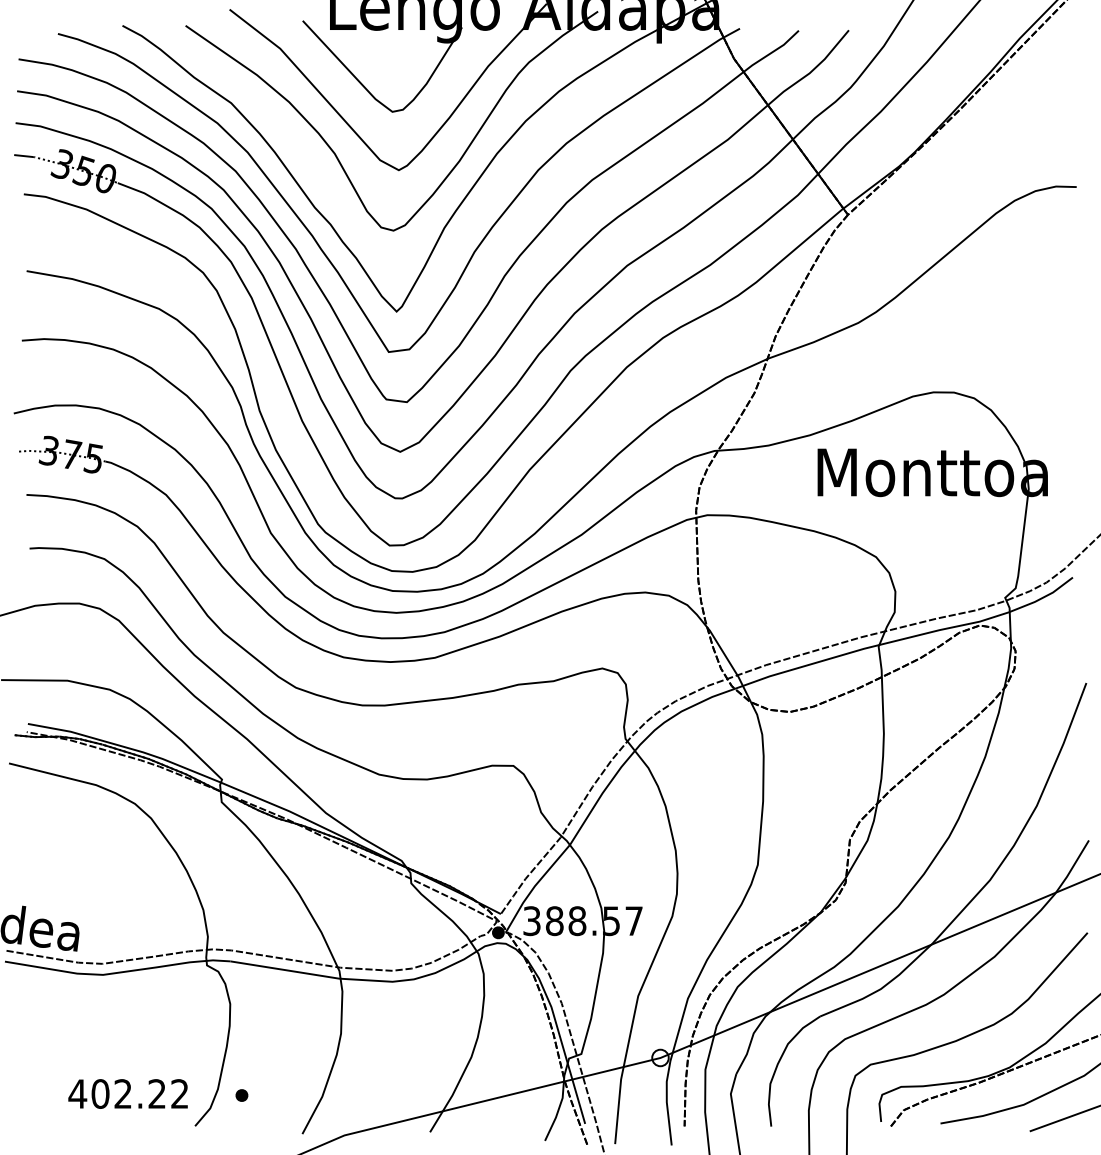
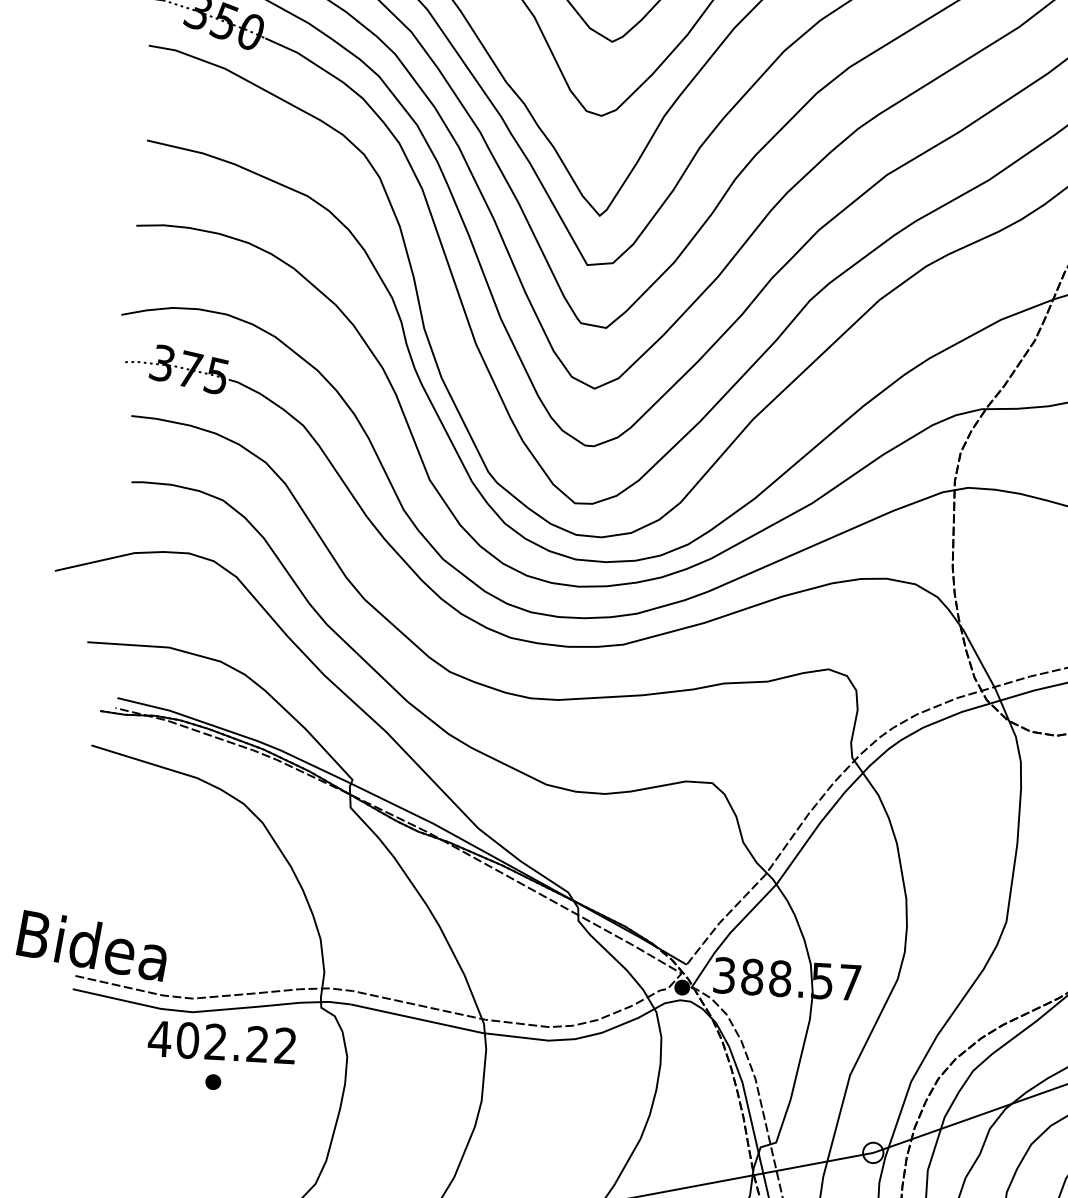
text: (127, 1093) -> (221, 1041), moved
part: (241, 1095) -> (212, 1082), moved

